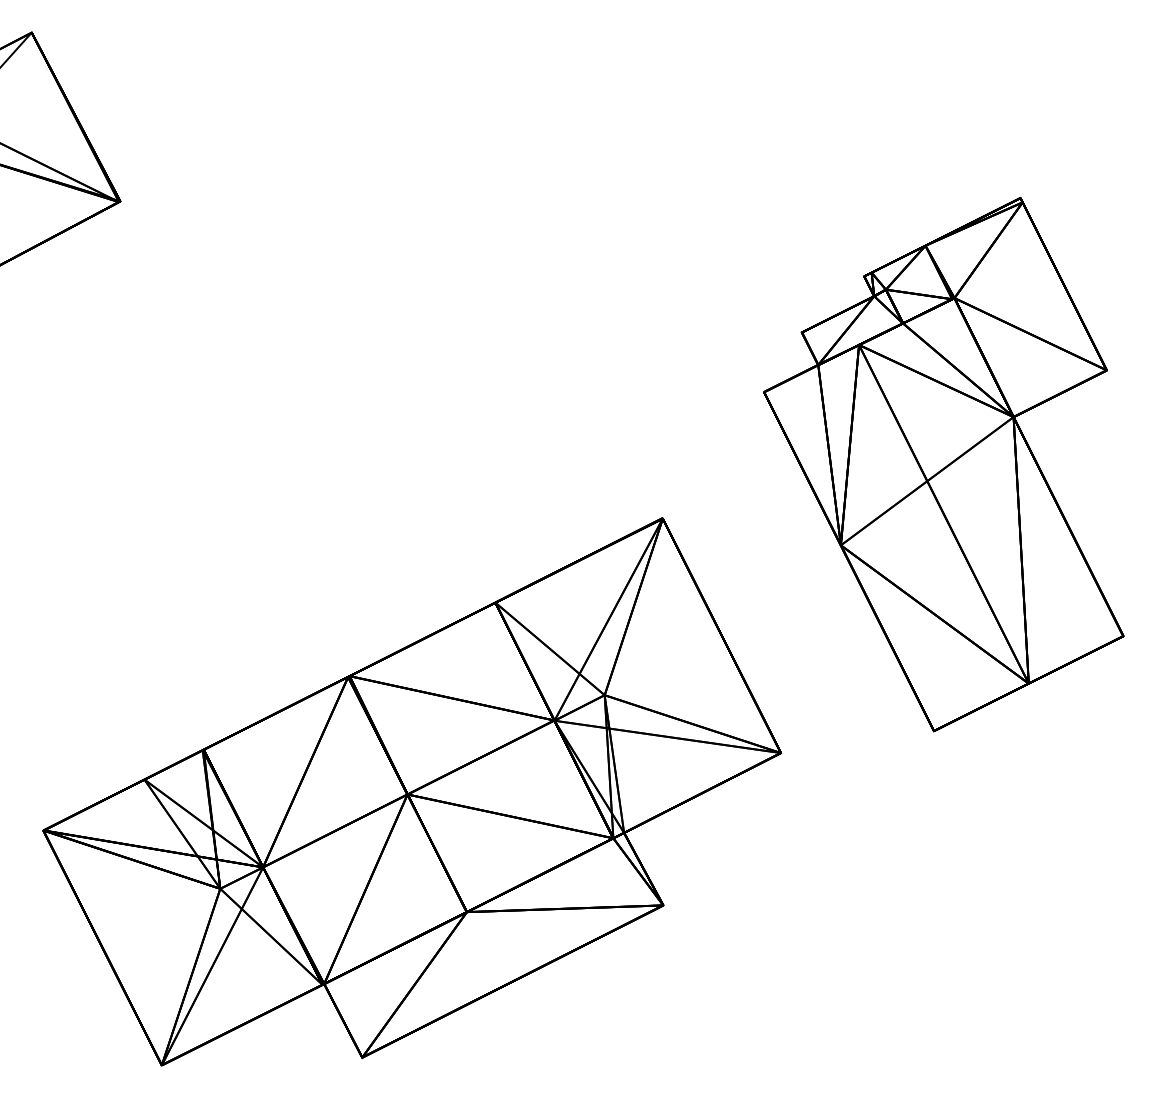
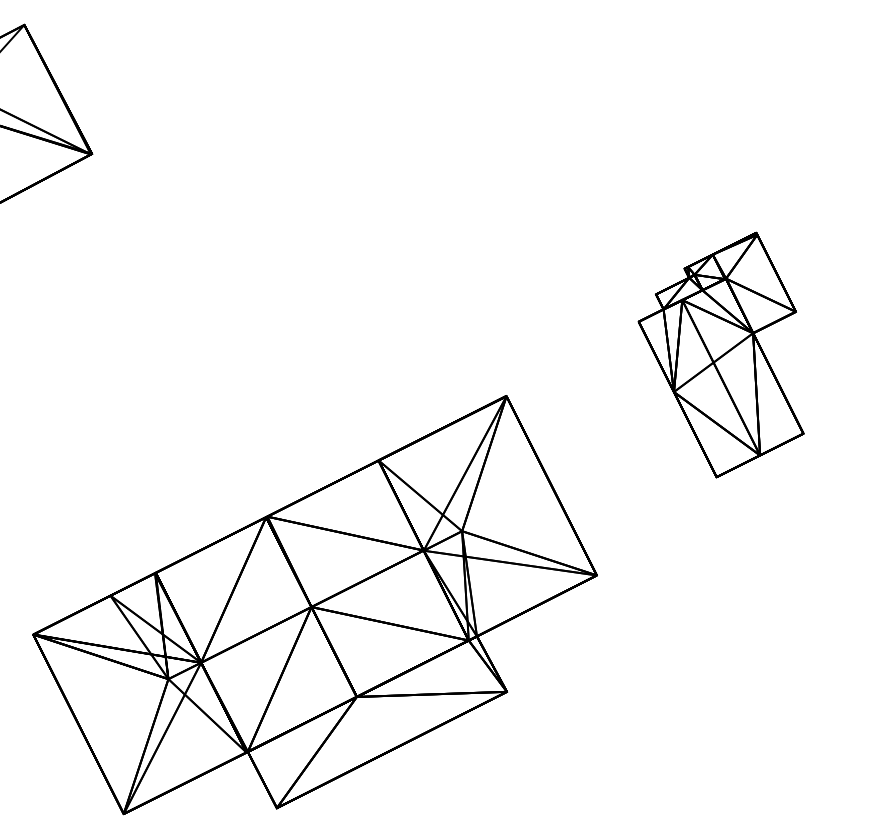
part: (942, 463) -> (720, 354), size x0.6

